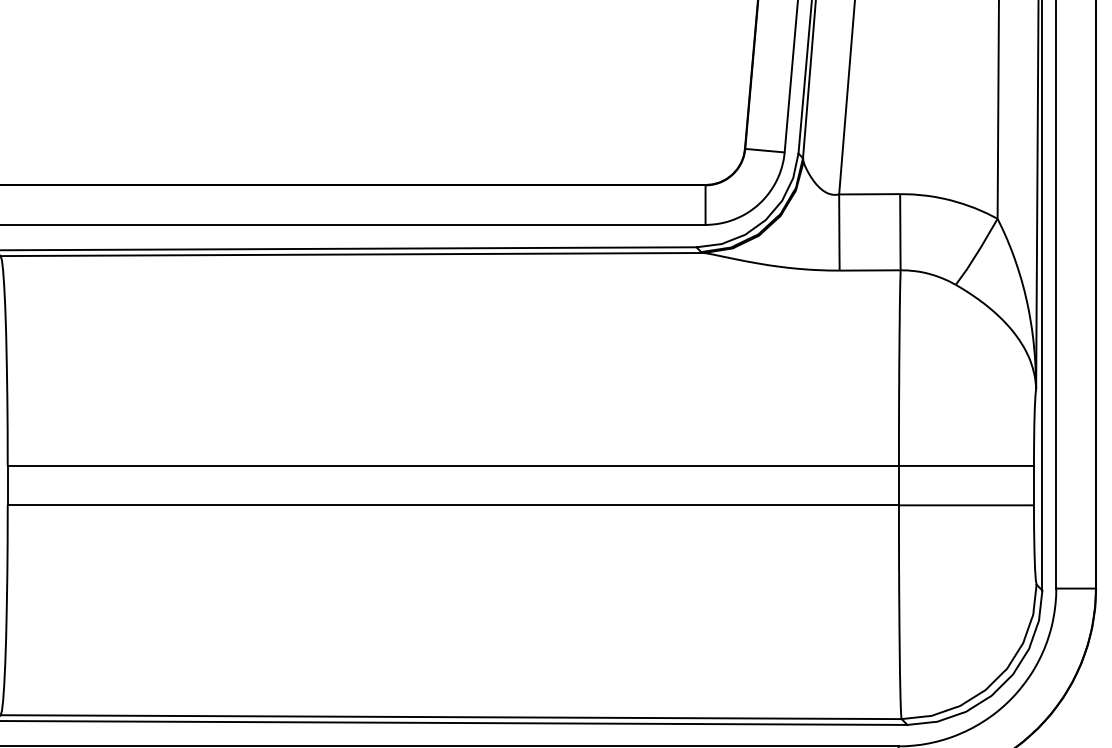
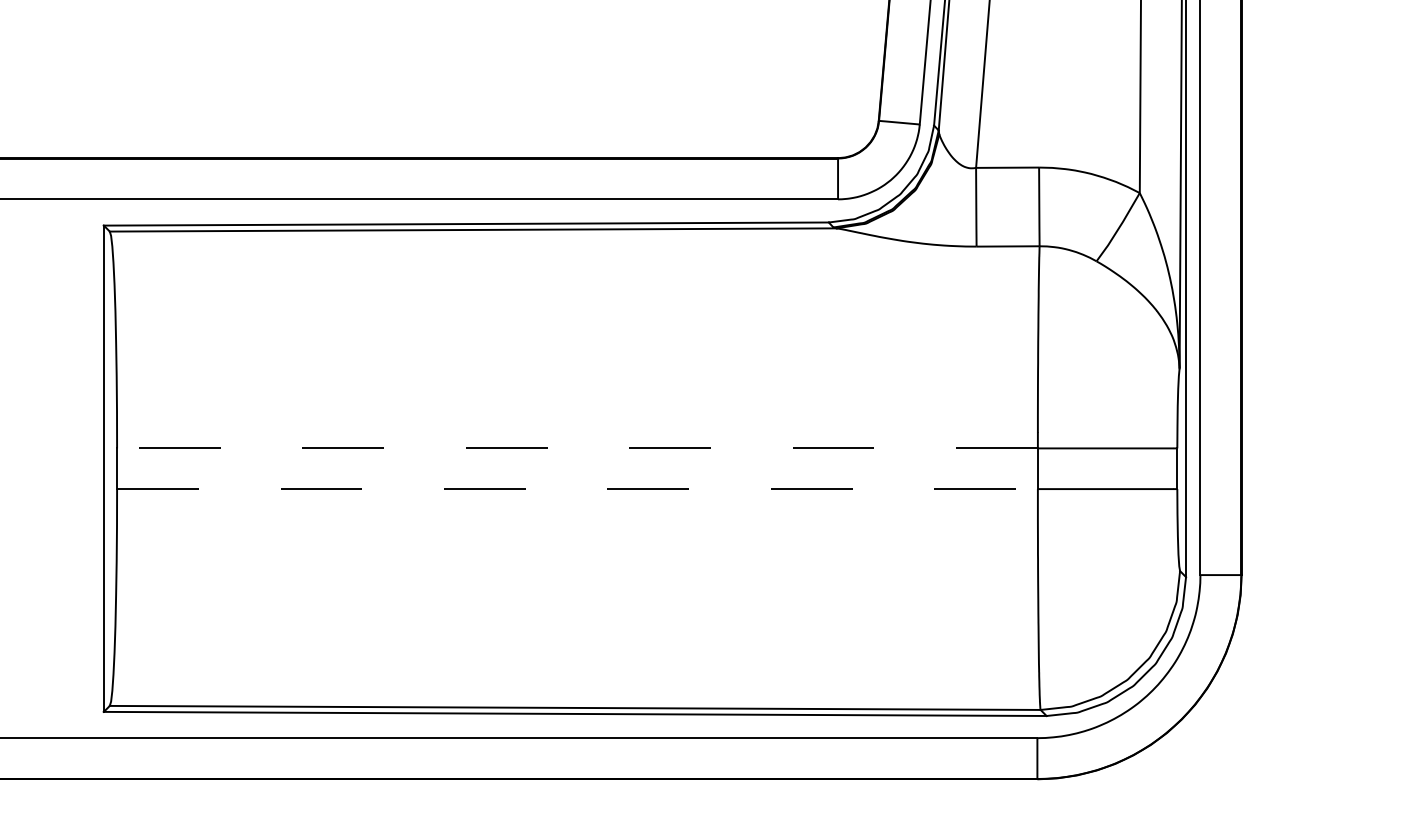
line: (452, 466) -> (576, 448), solid -> dashed
line: (453, 505) -> (577, 489), solid -> dashed

